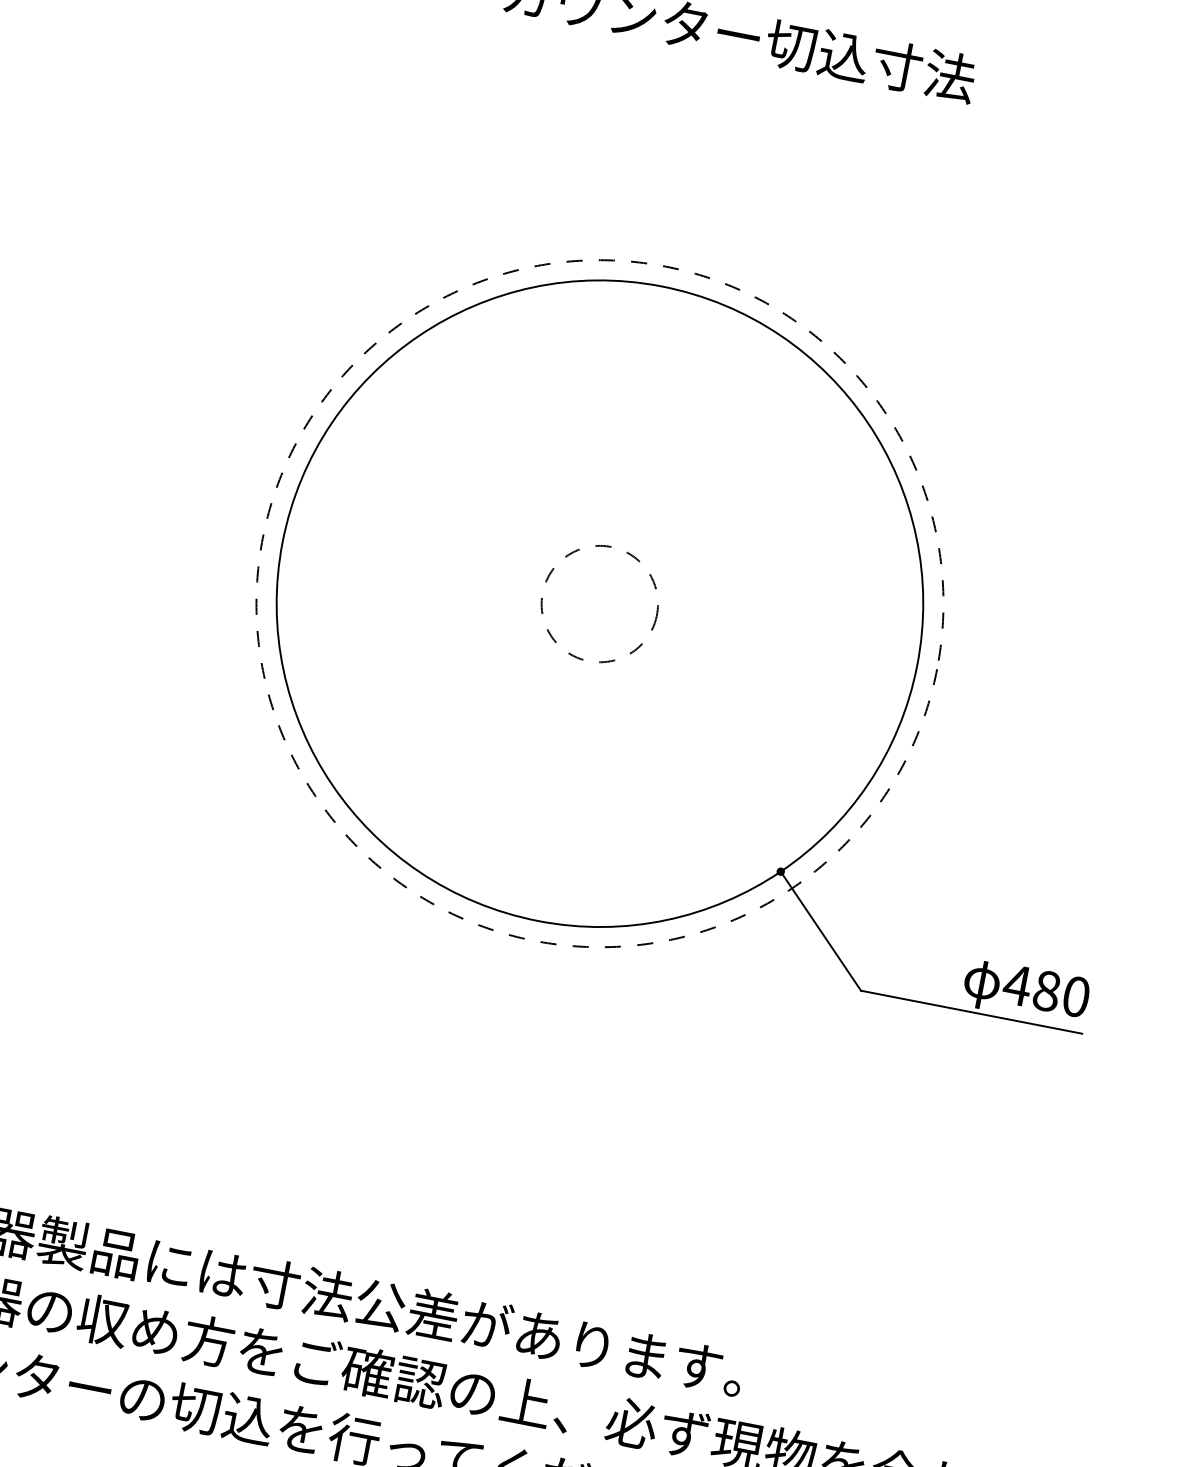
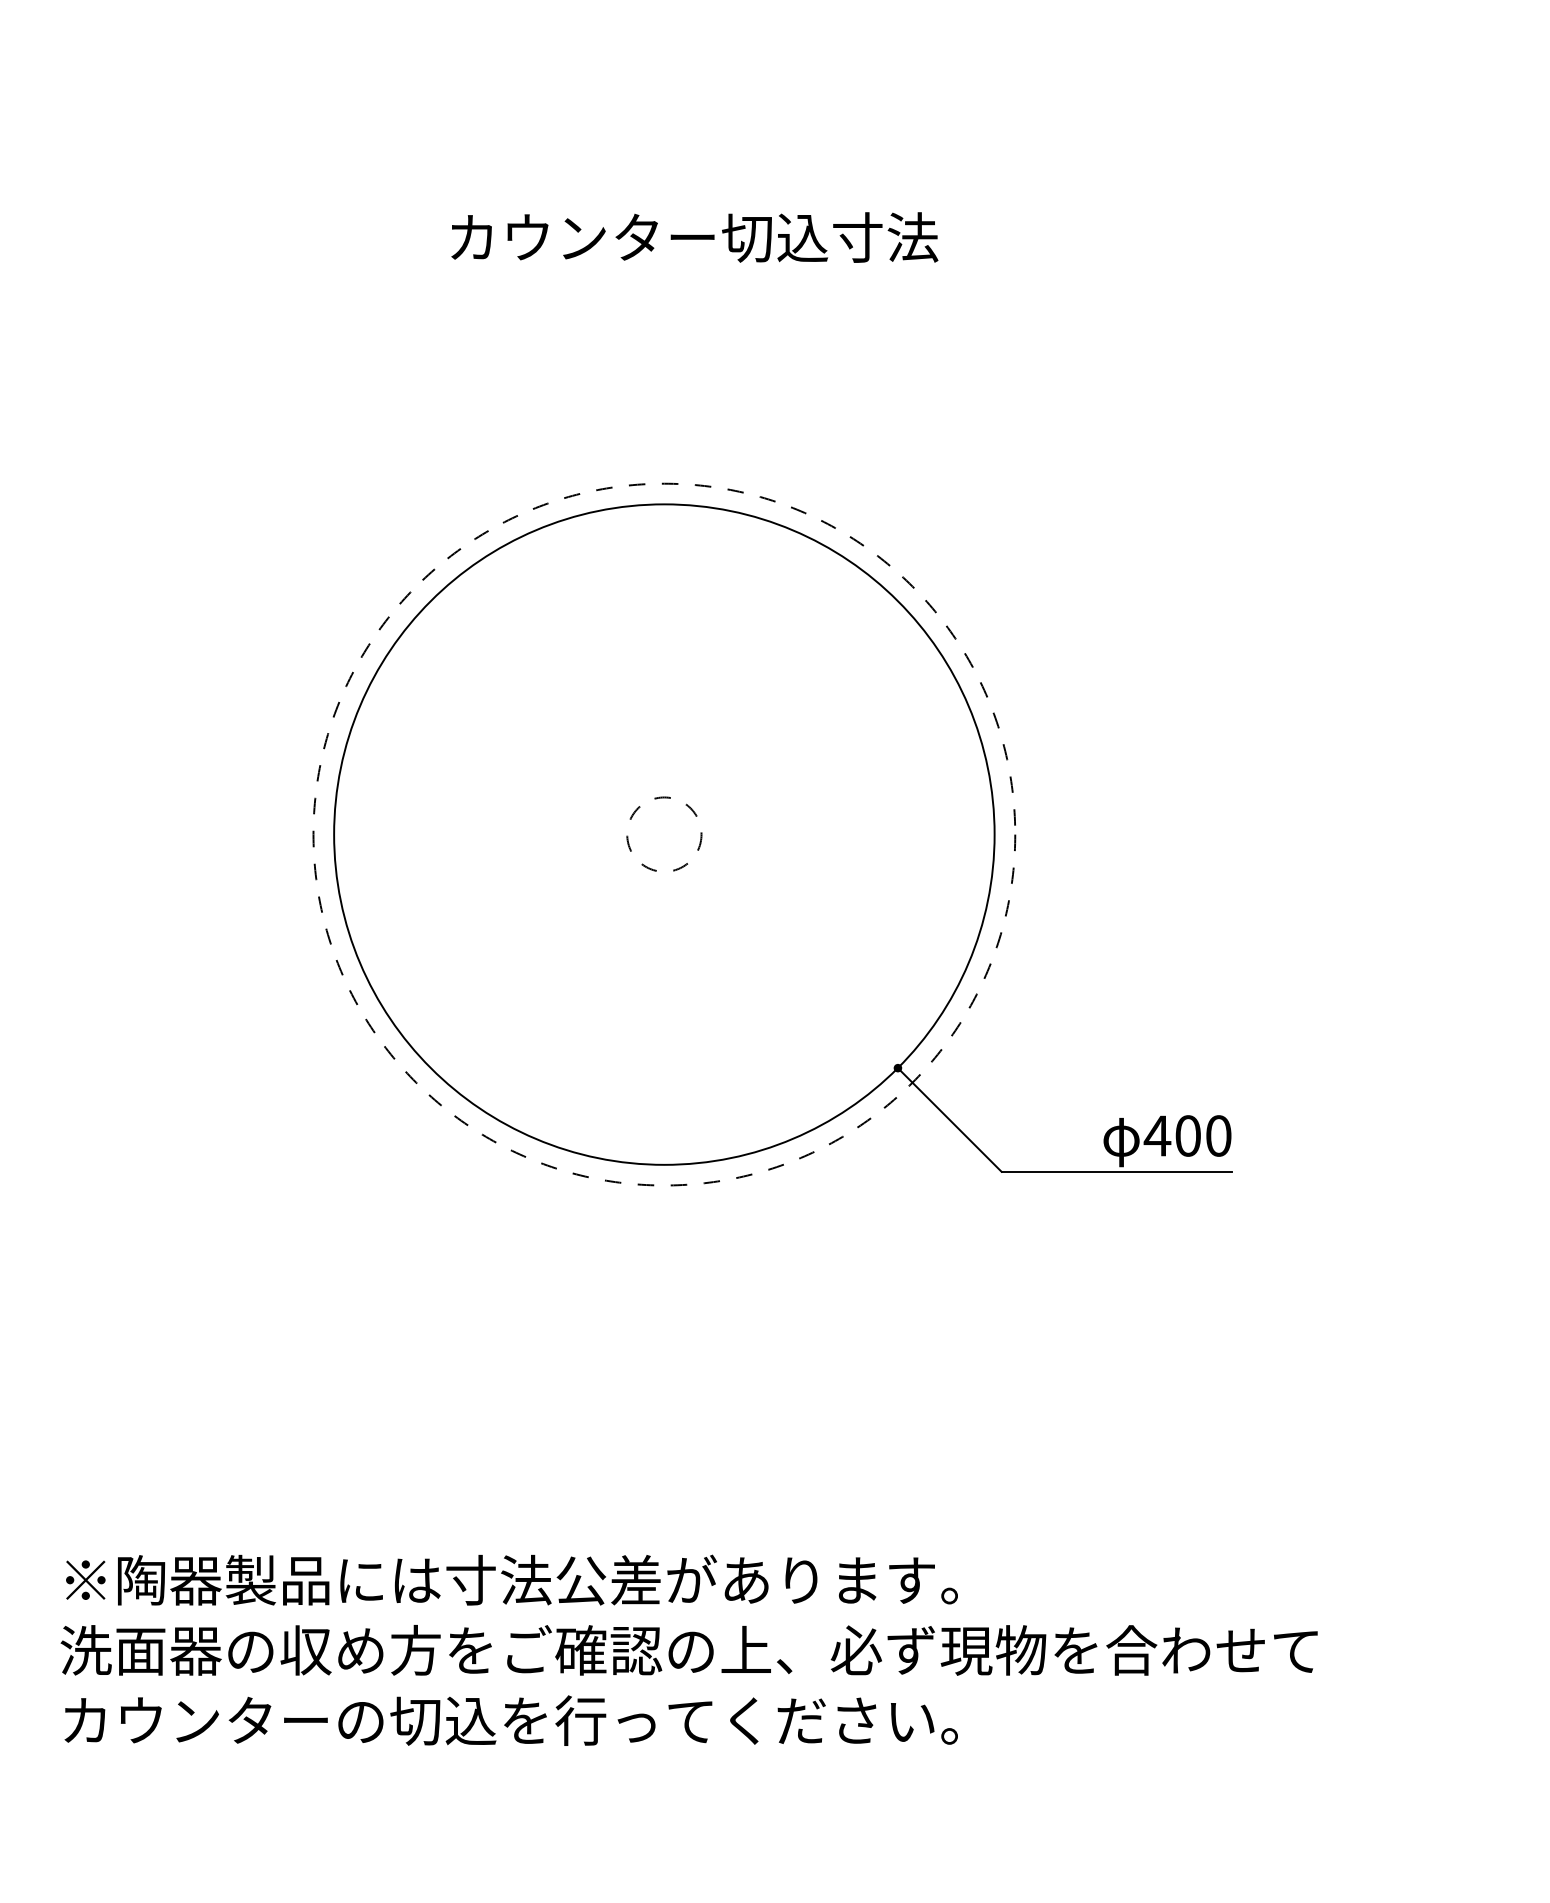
circle: (600, 602) -> (664, 833), size x0.62
text: (1046, 990) -> (1187, 1135), 480 -> 400

